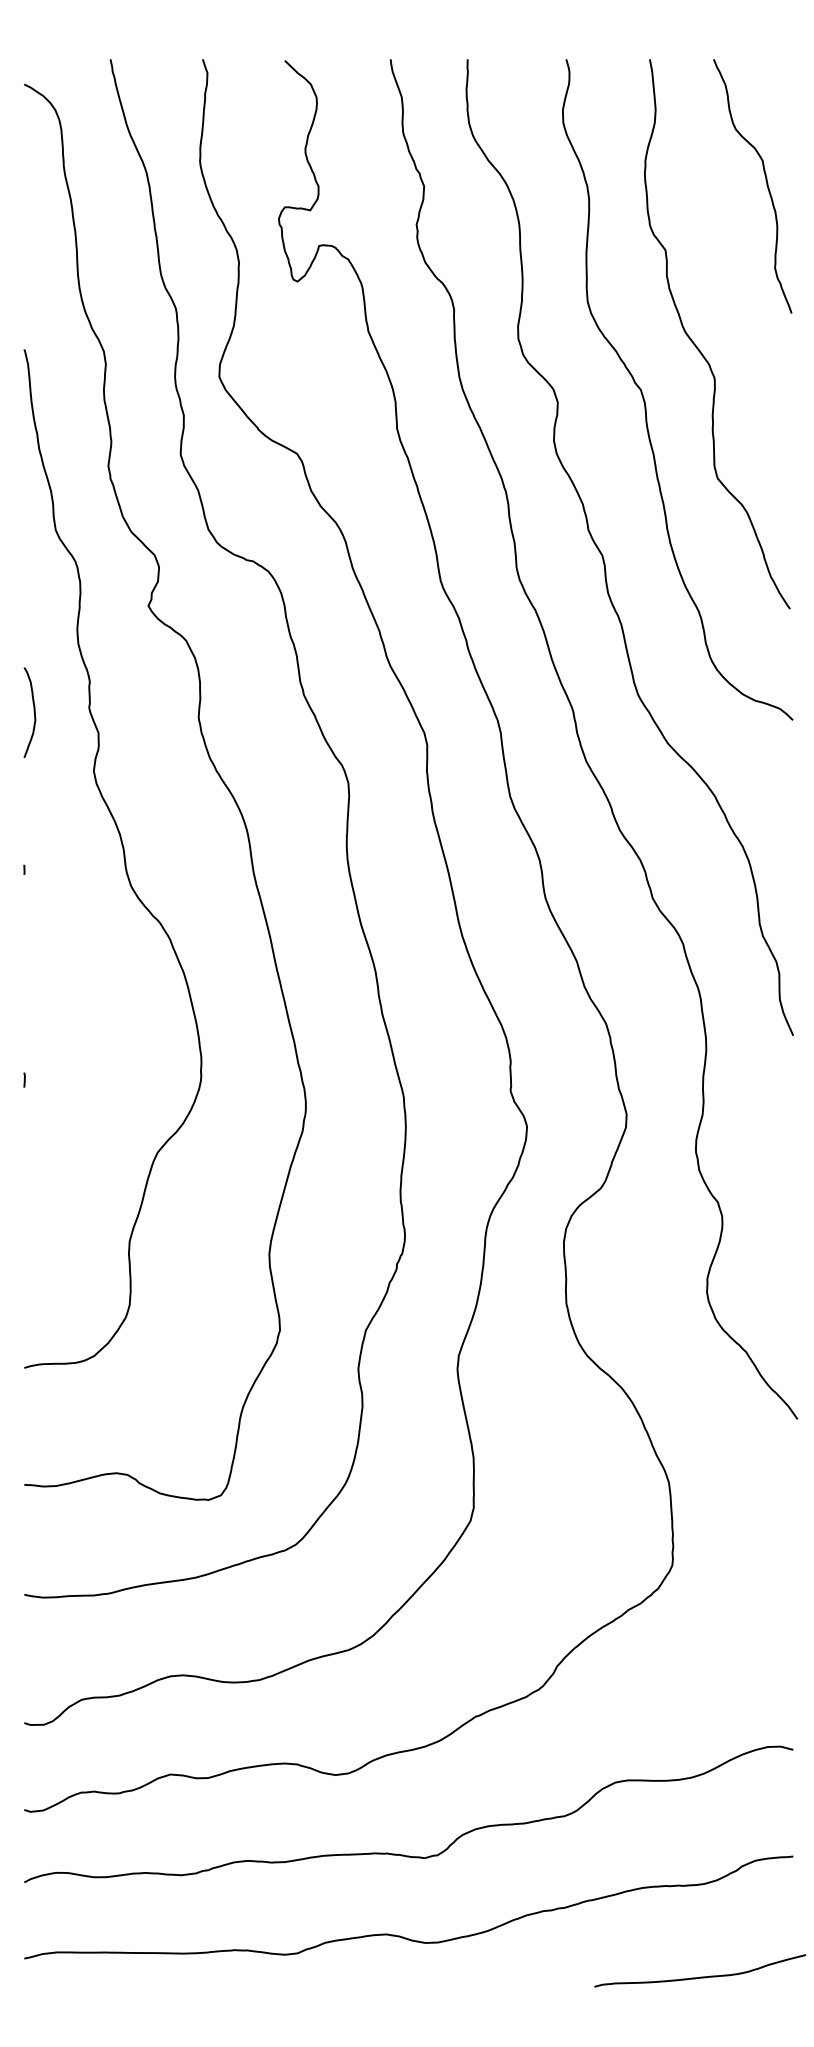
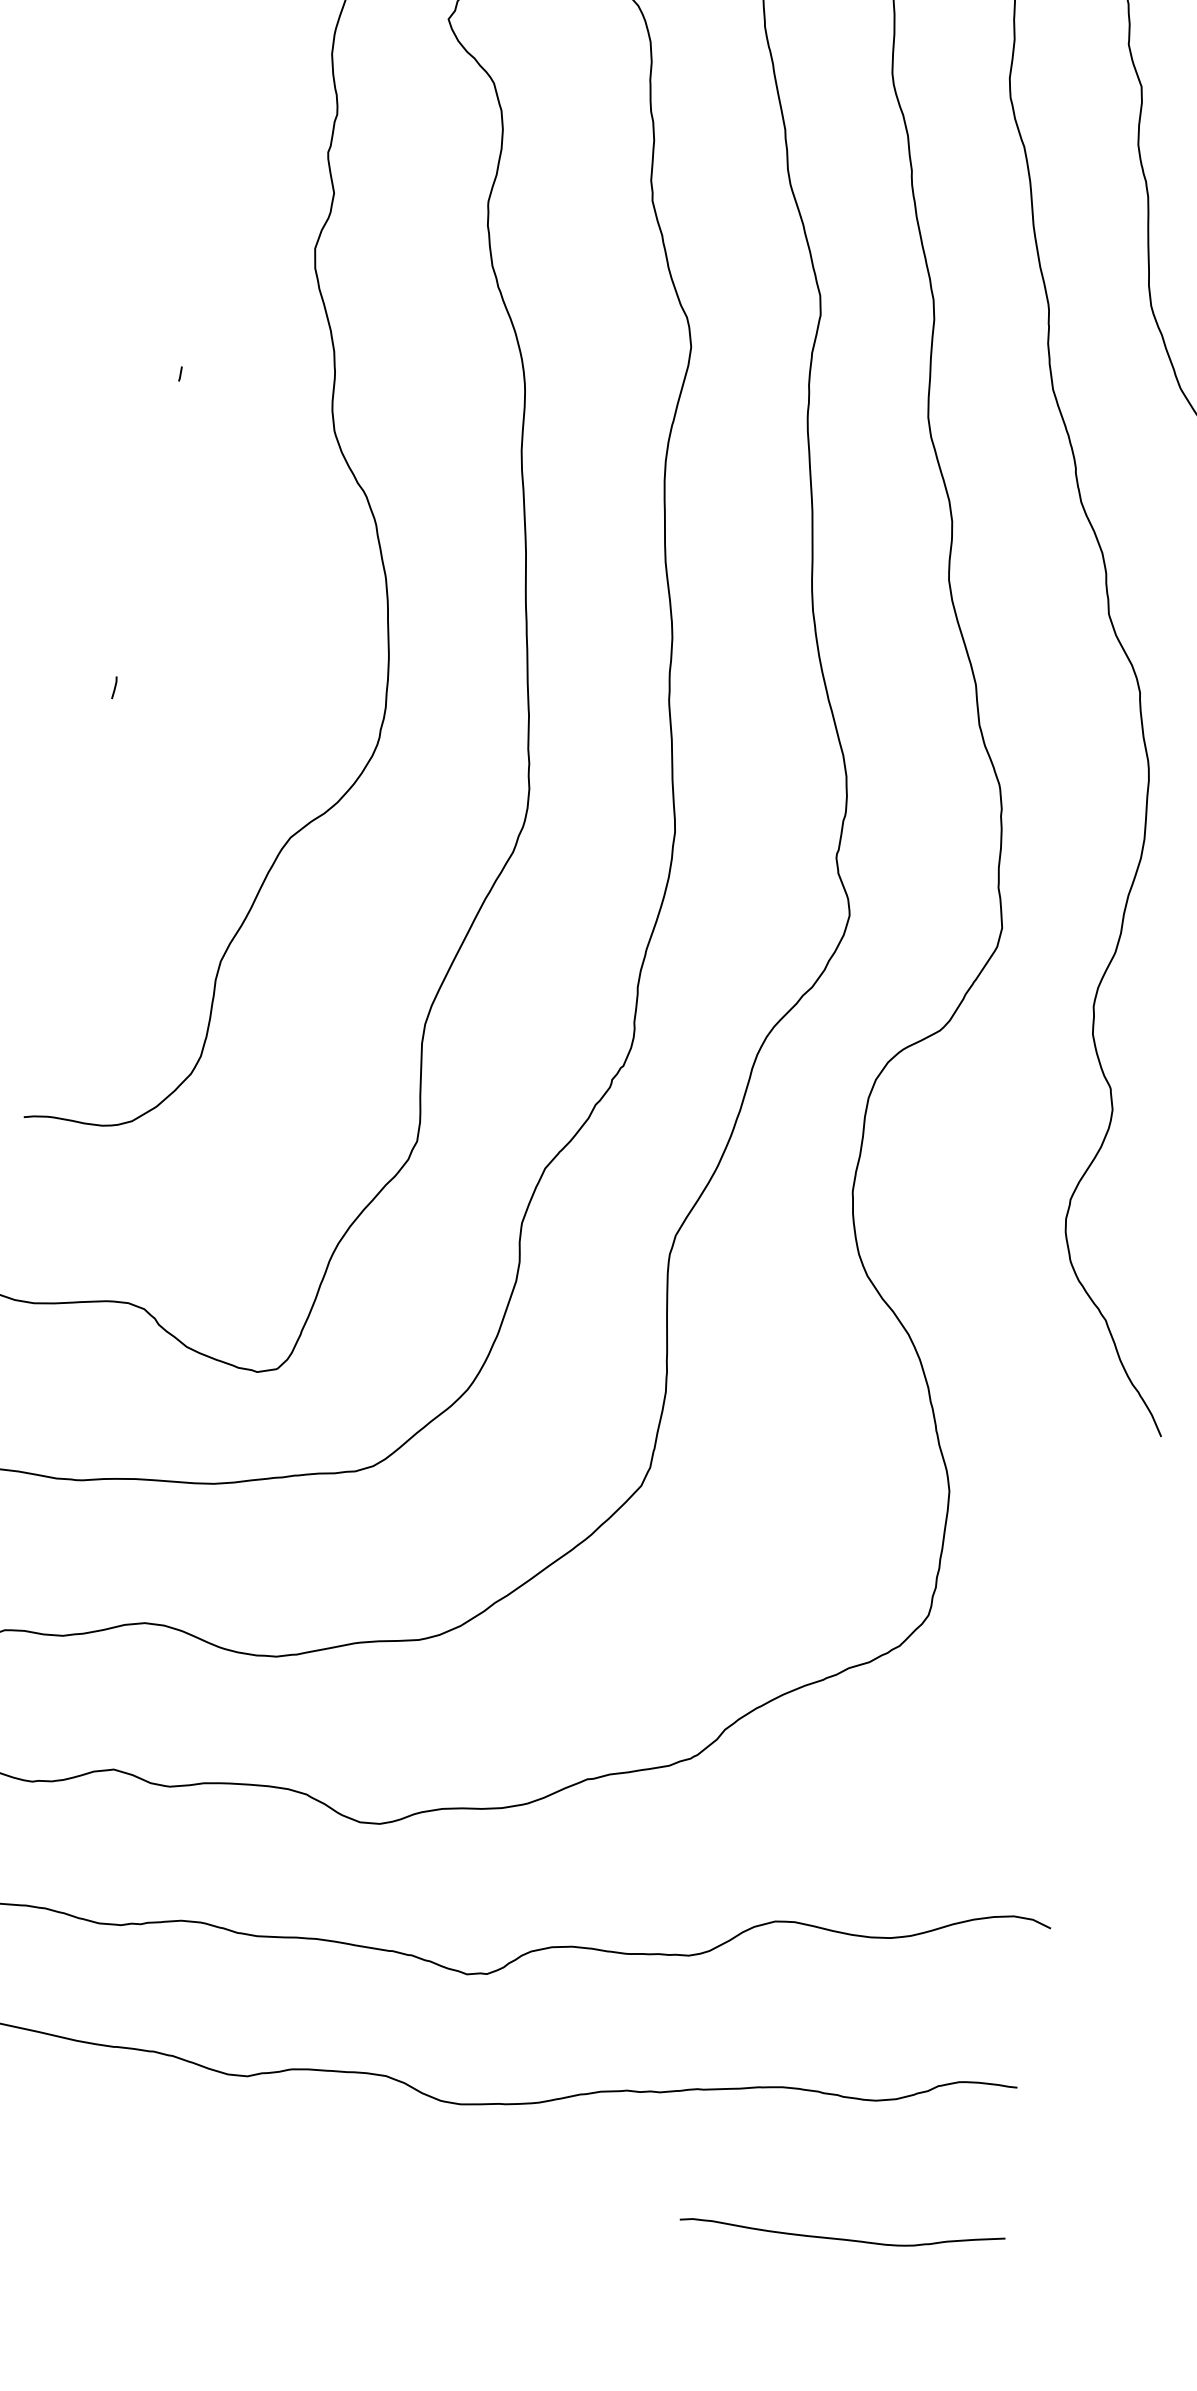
curve: (33, 712) -> (243, 142), removed

